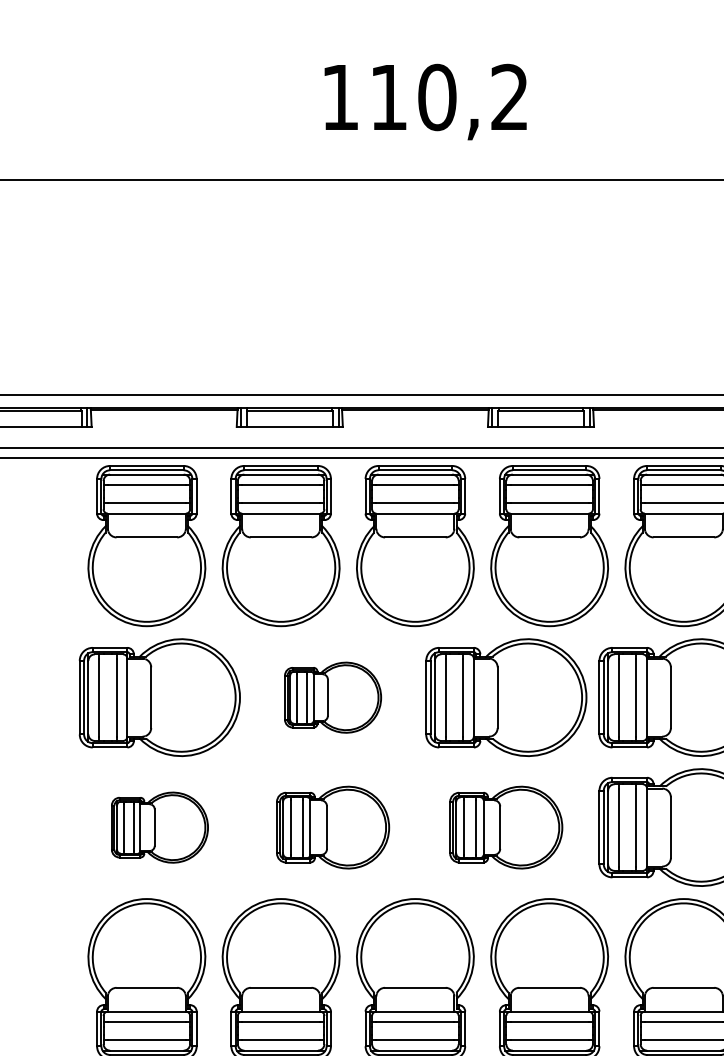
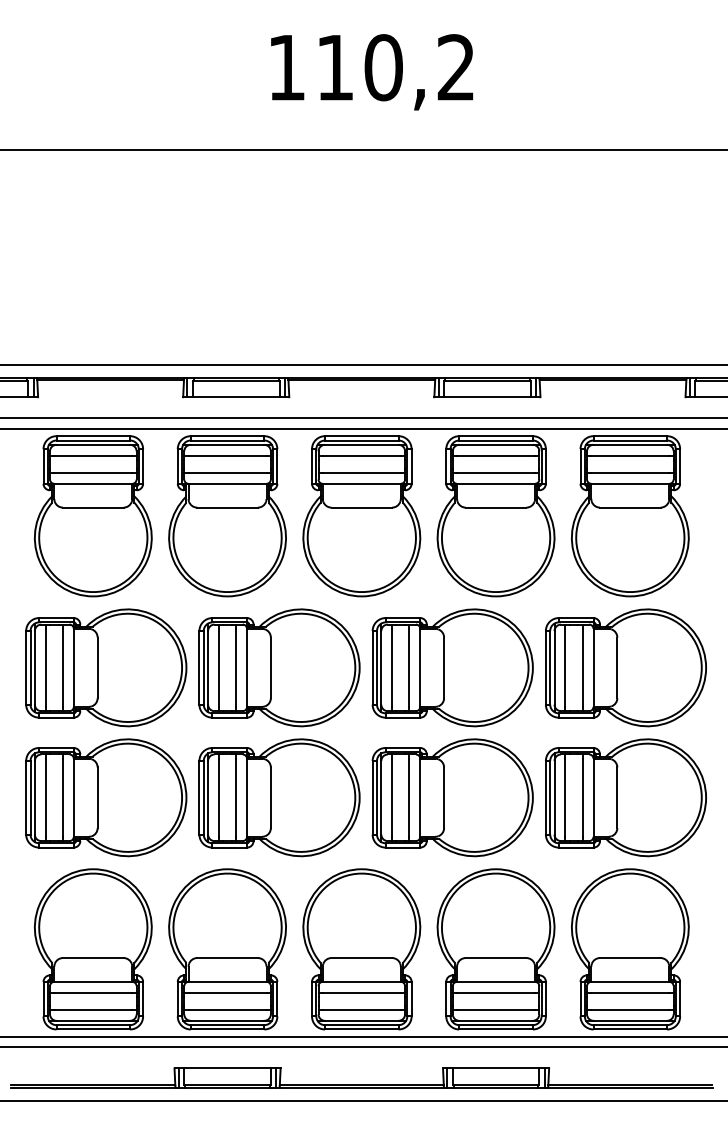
part: (333, 697) -> (279, 667), size x1.67
part: (160, 827) -> (106, 797), size x1.67
part: (333, 827) -> (279, 797), size x1.43
part: (506, 827) -> (452, 797), size x1.43

